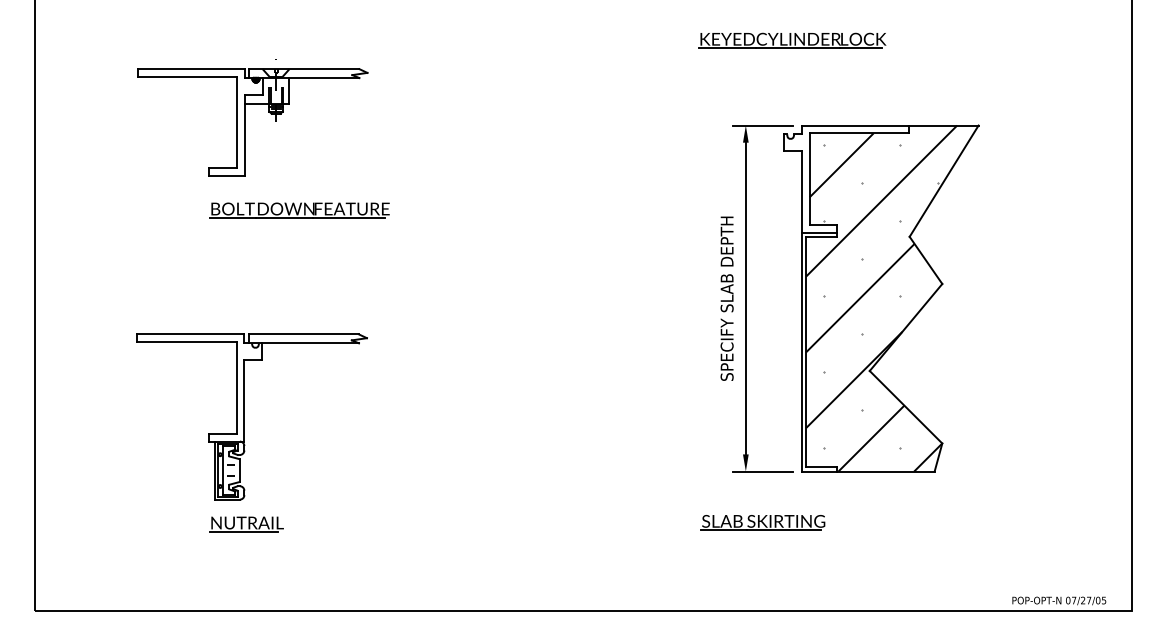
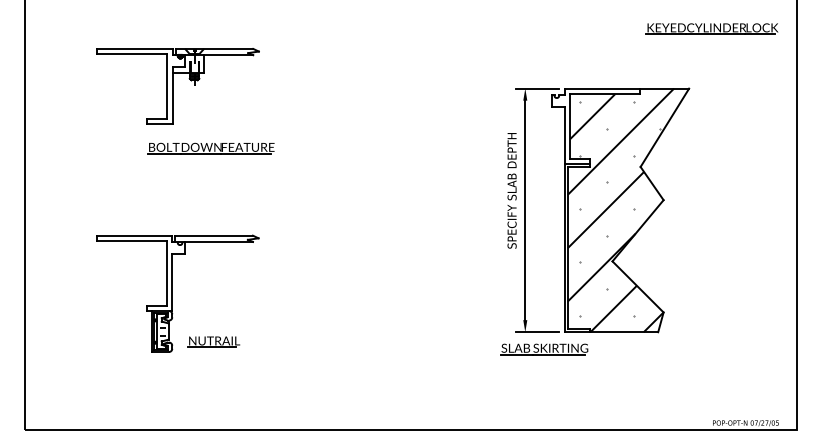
part: (792, 40) -> (712, 28), moved
text: (726, 298) -> (511, 190), moved
part: (762, 522) -> (544, 349), moved
part: (246, 524) -> (213, 342), moved

